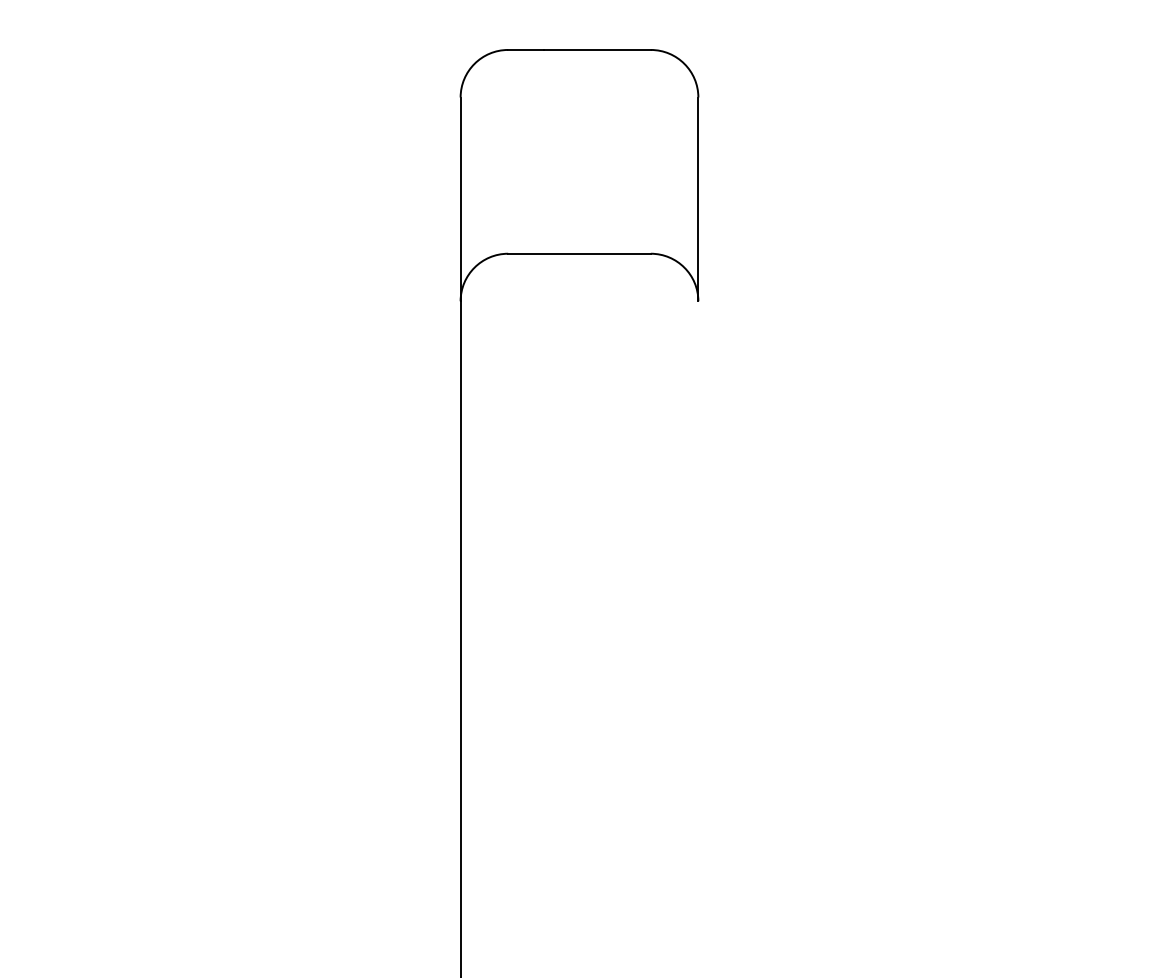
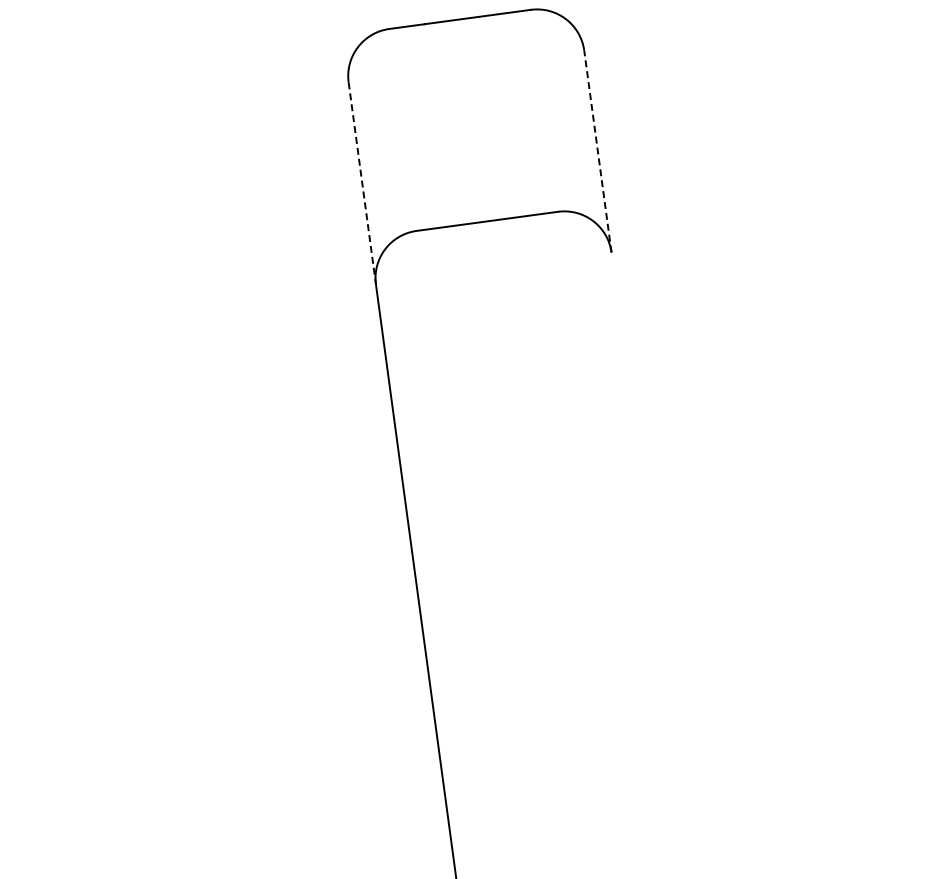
line: (460, 199) -> (362, 183), solid -> dashed
line: (698, 199) -> (598, 151), solid -> dashed

